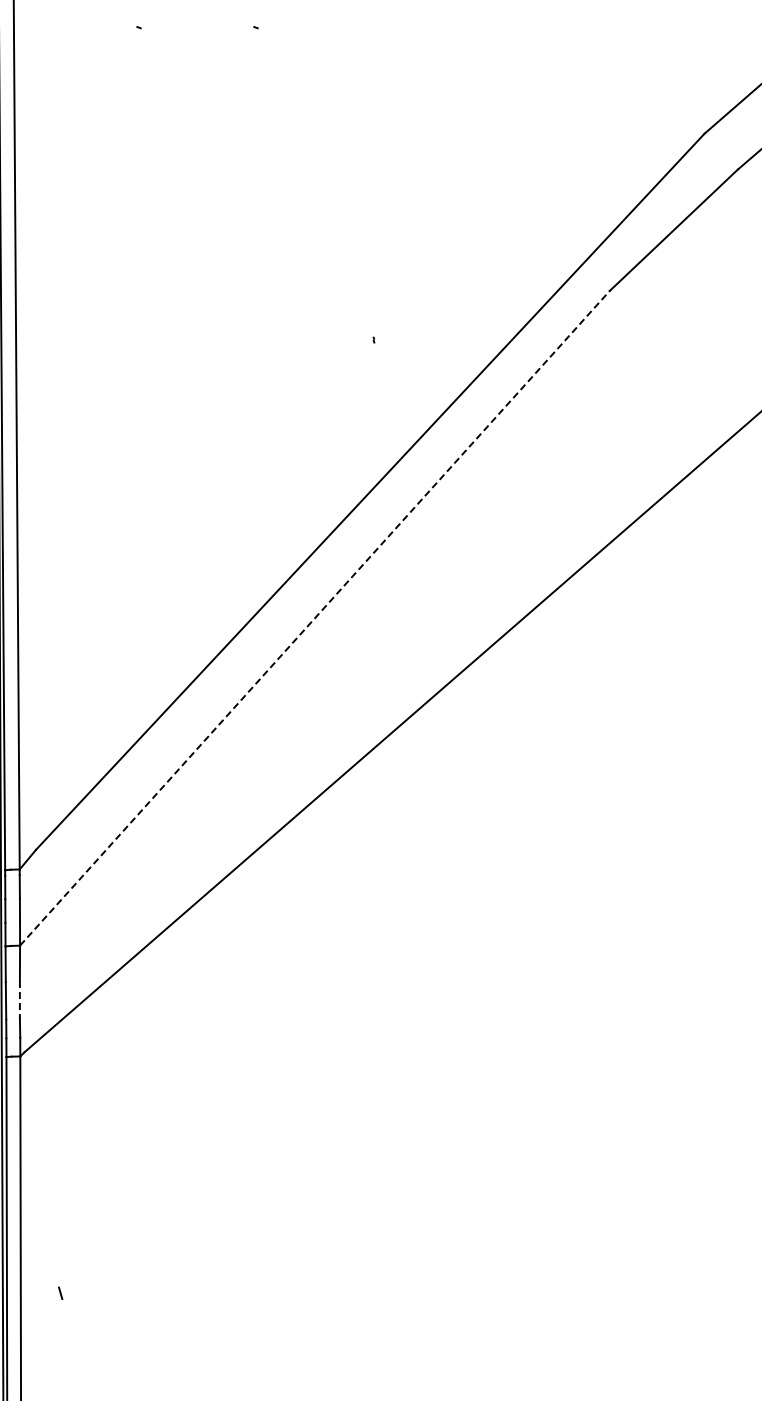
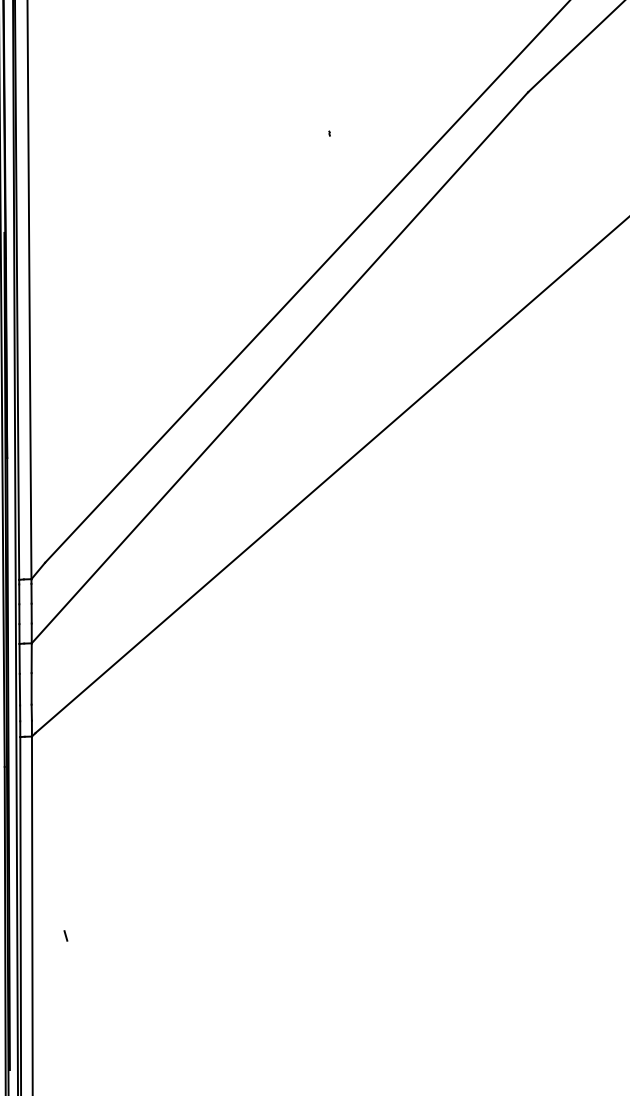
line: (314, 618) -> (279, 367), dashed -> solid
line: (19, 999) -> (31, 688), dashed -> solid

